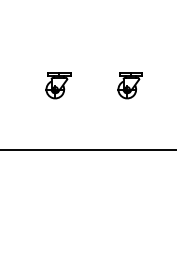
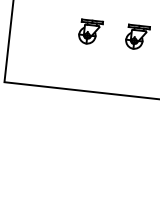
part: (58, 85) -> (90, 31), moved

